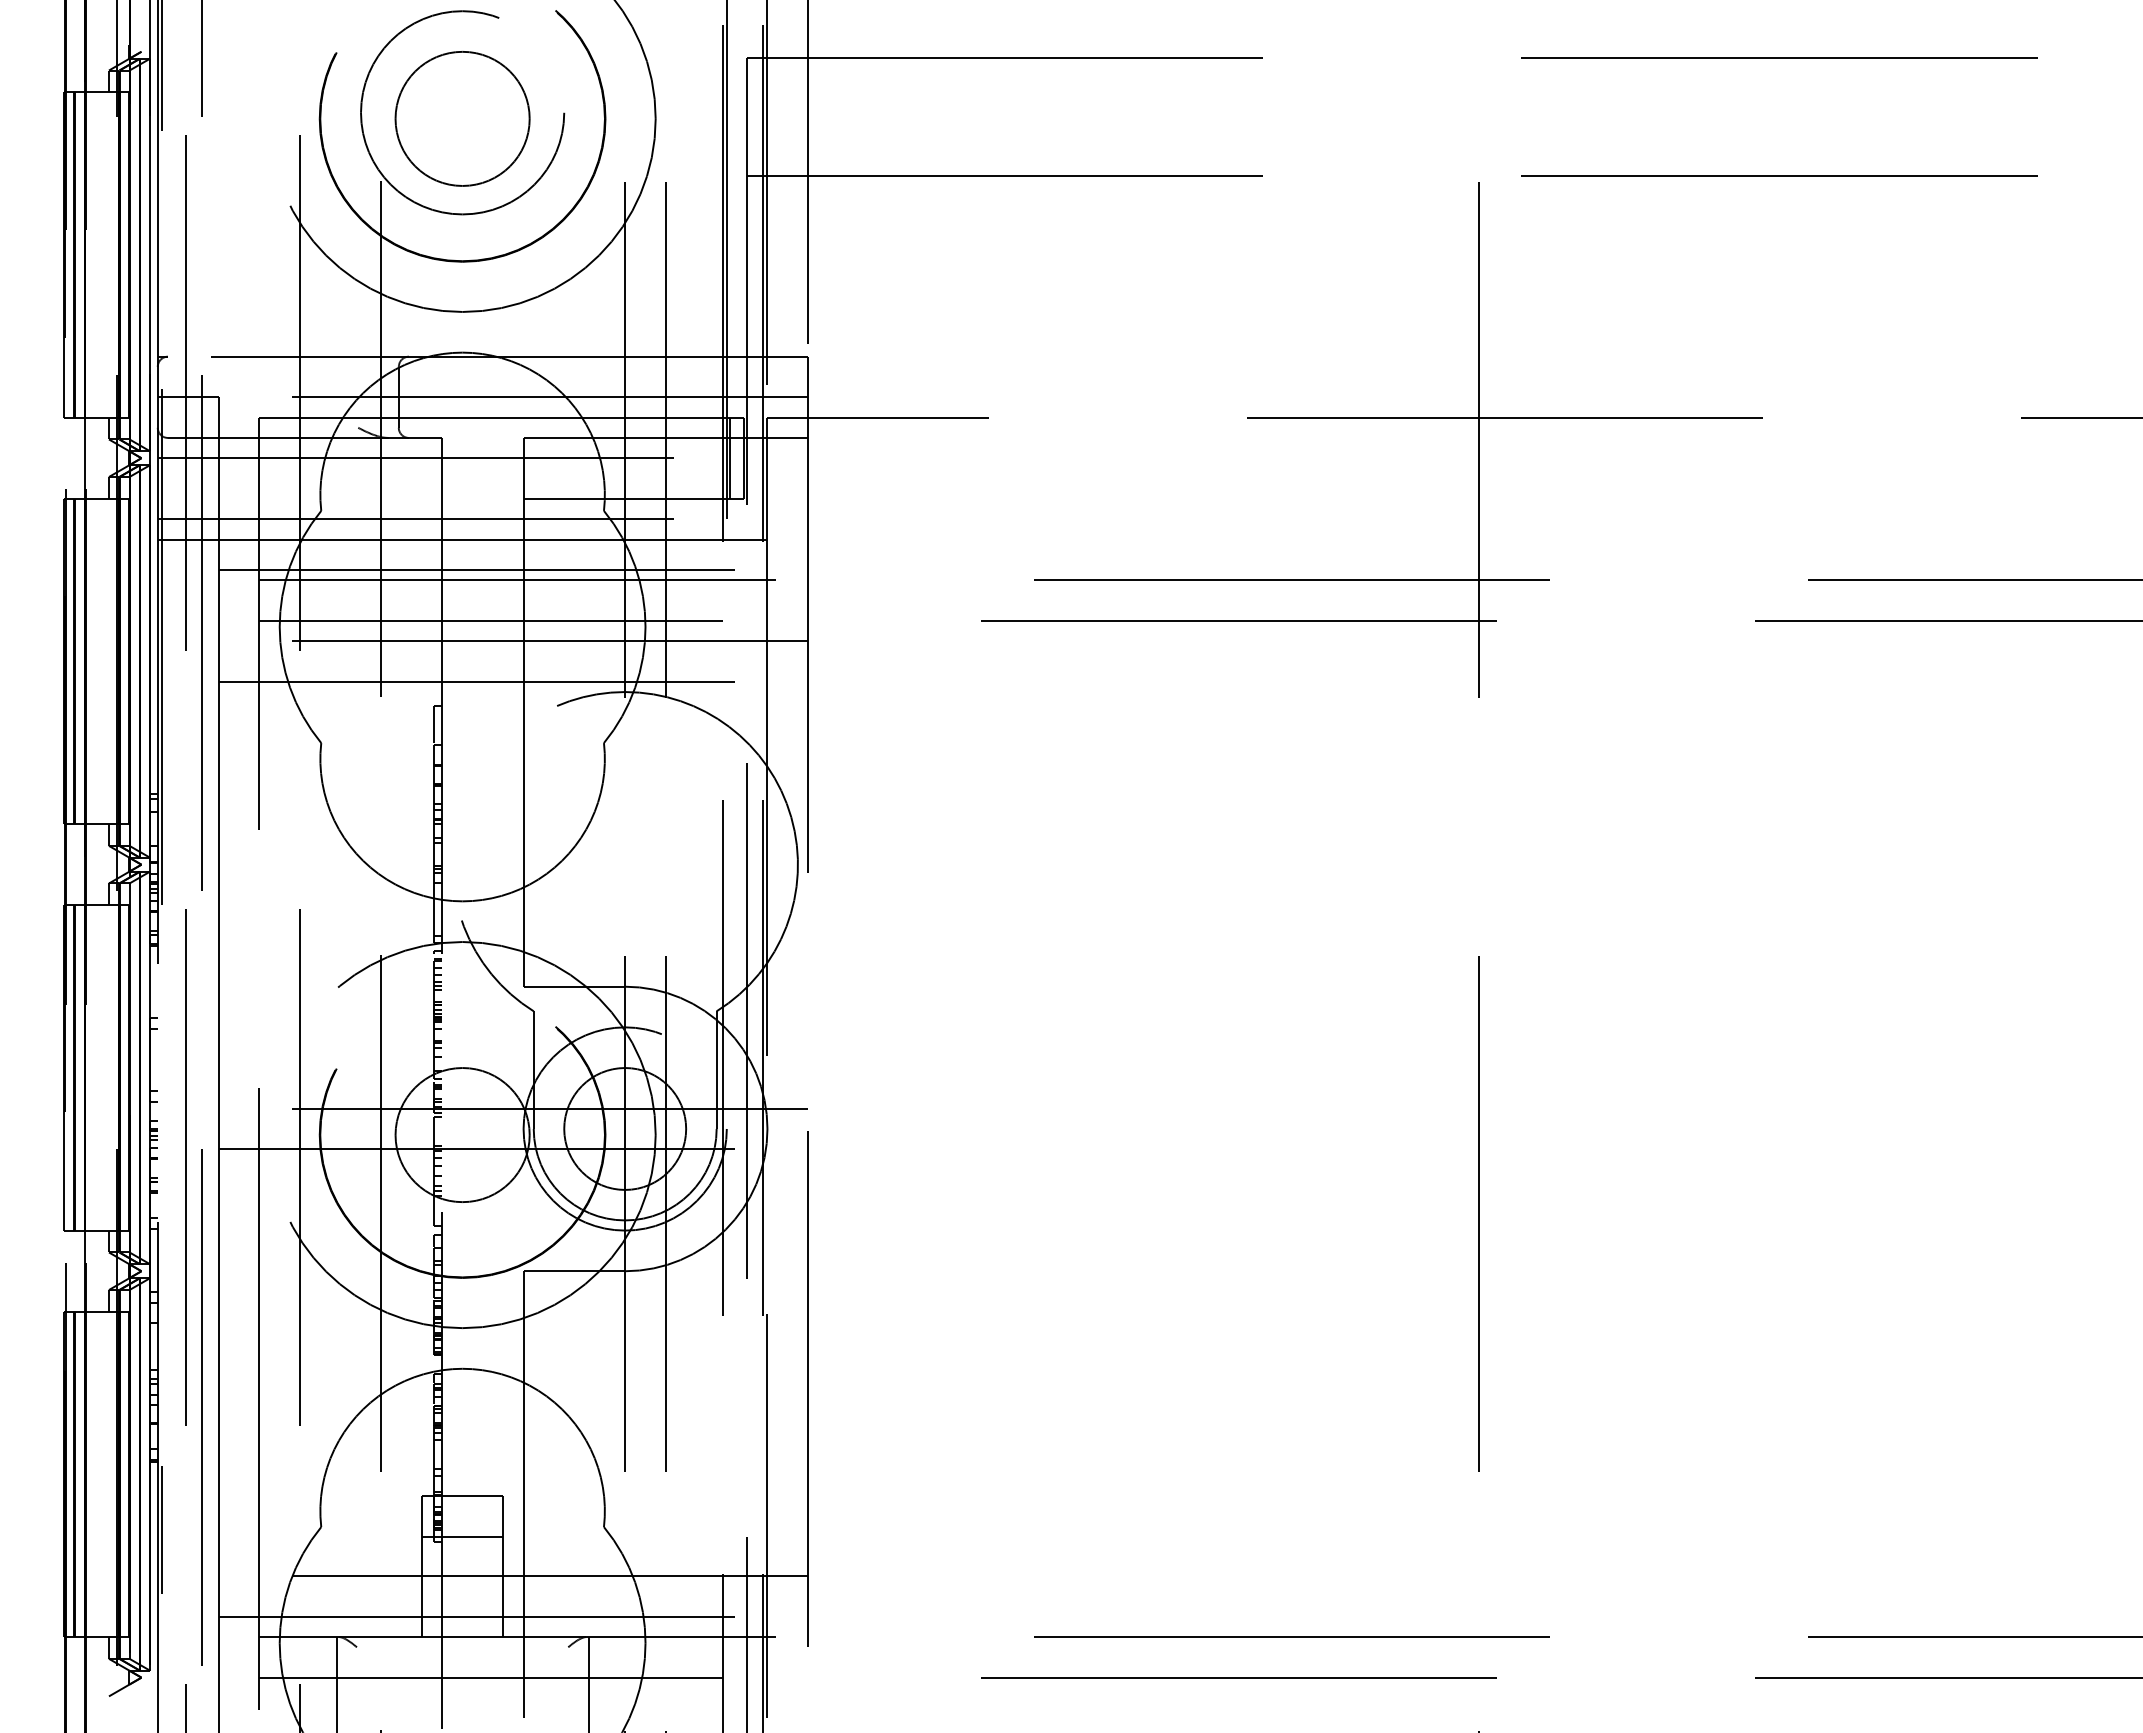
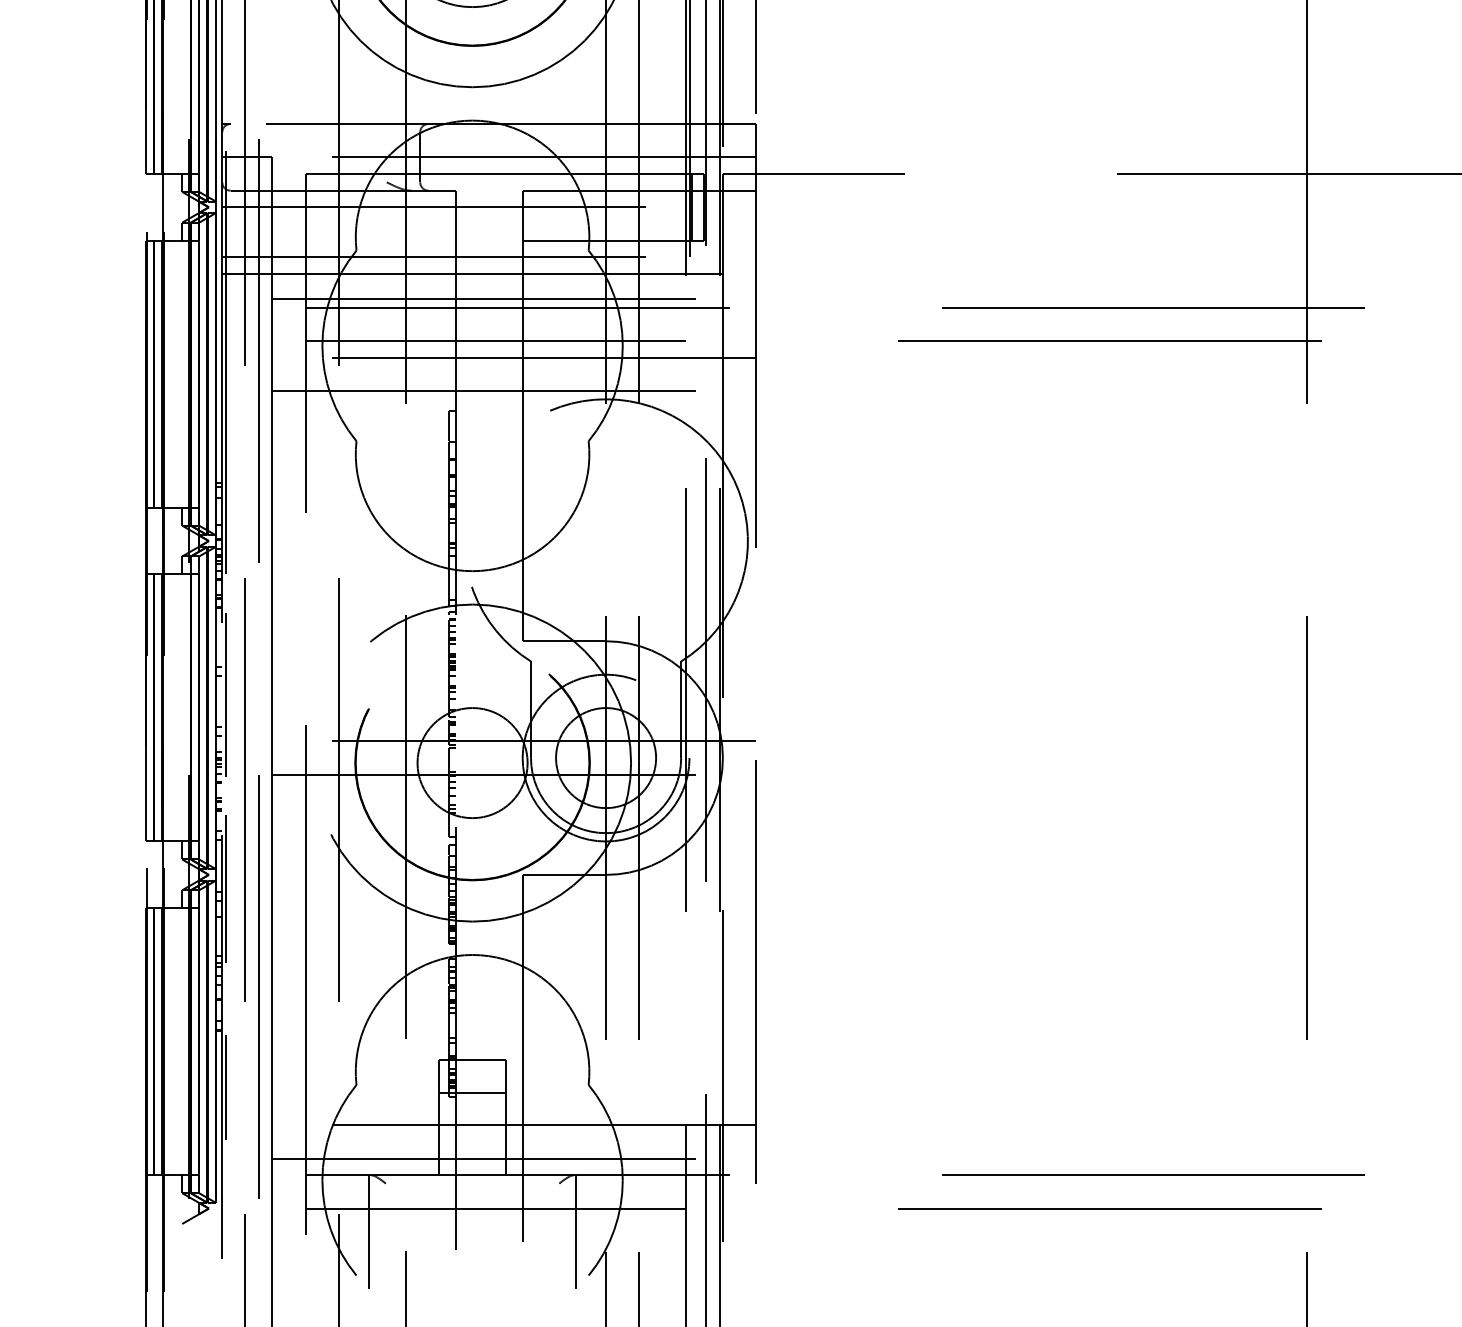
line: (161, 1051) -> (225, 694), added
line: (161, 1287) -> (225, 888), added

